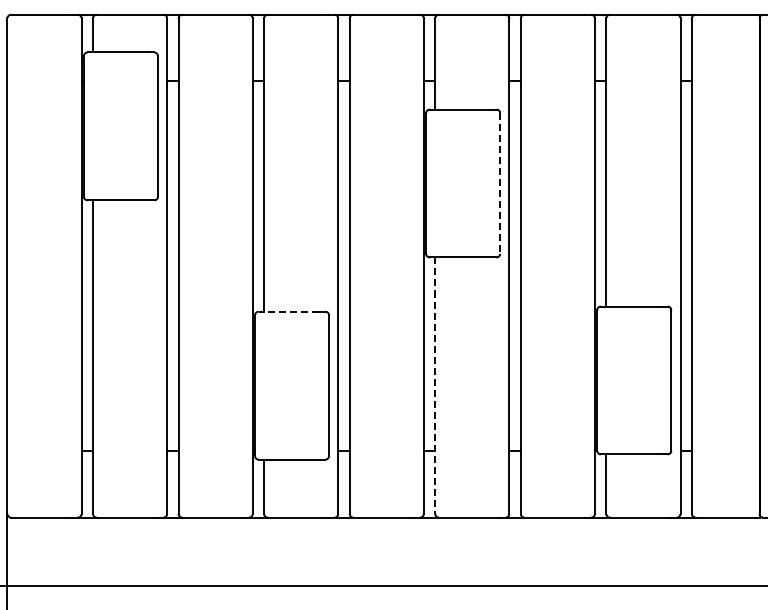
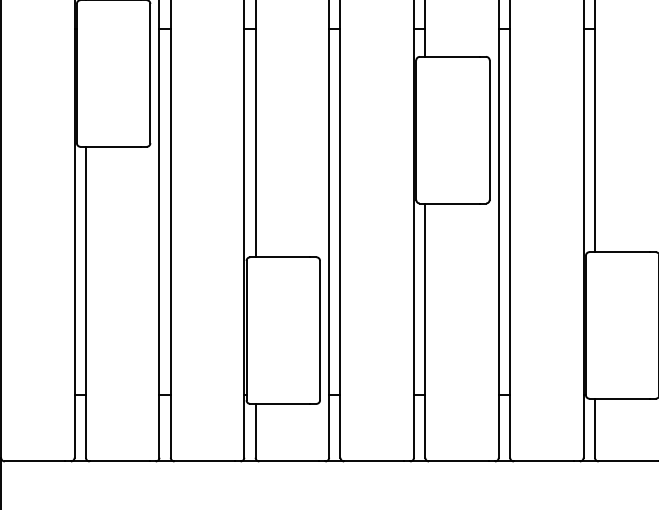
line: (500, 184) -> (490, 131), dashed -> solid
line: (288, 311) -> (279, 257), dashed -> solid
line: (435, 386) -> (425, 331), dashed -> solid

